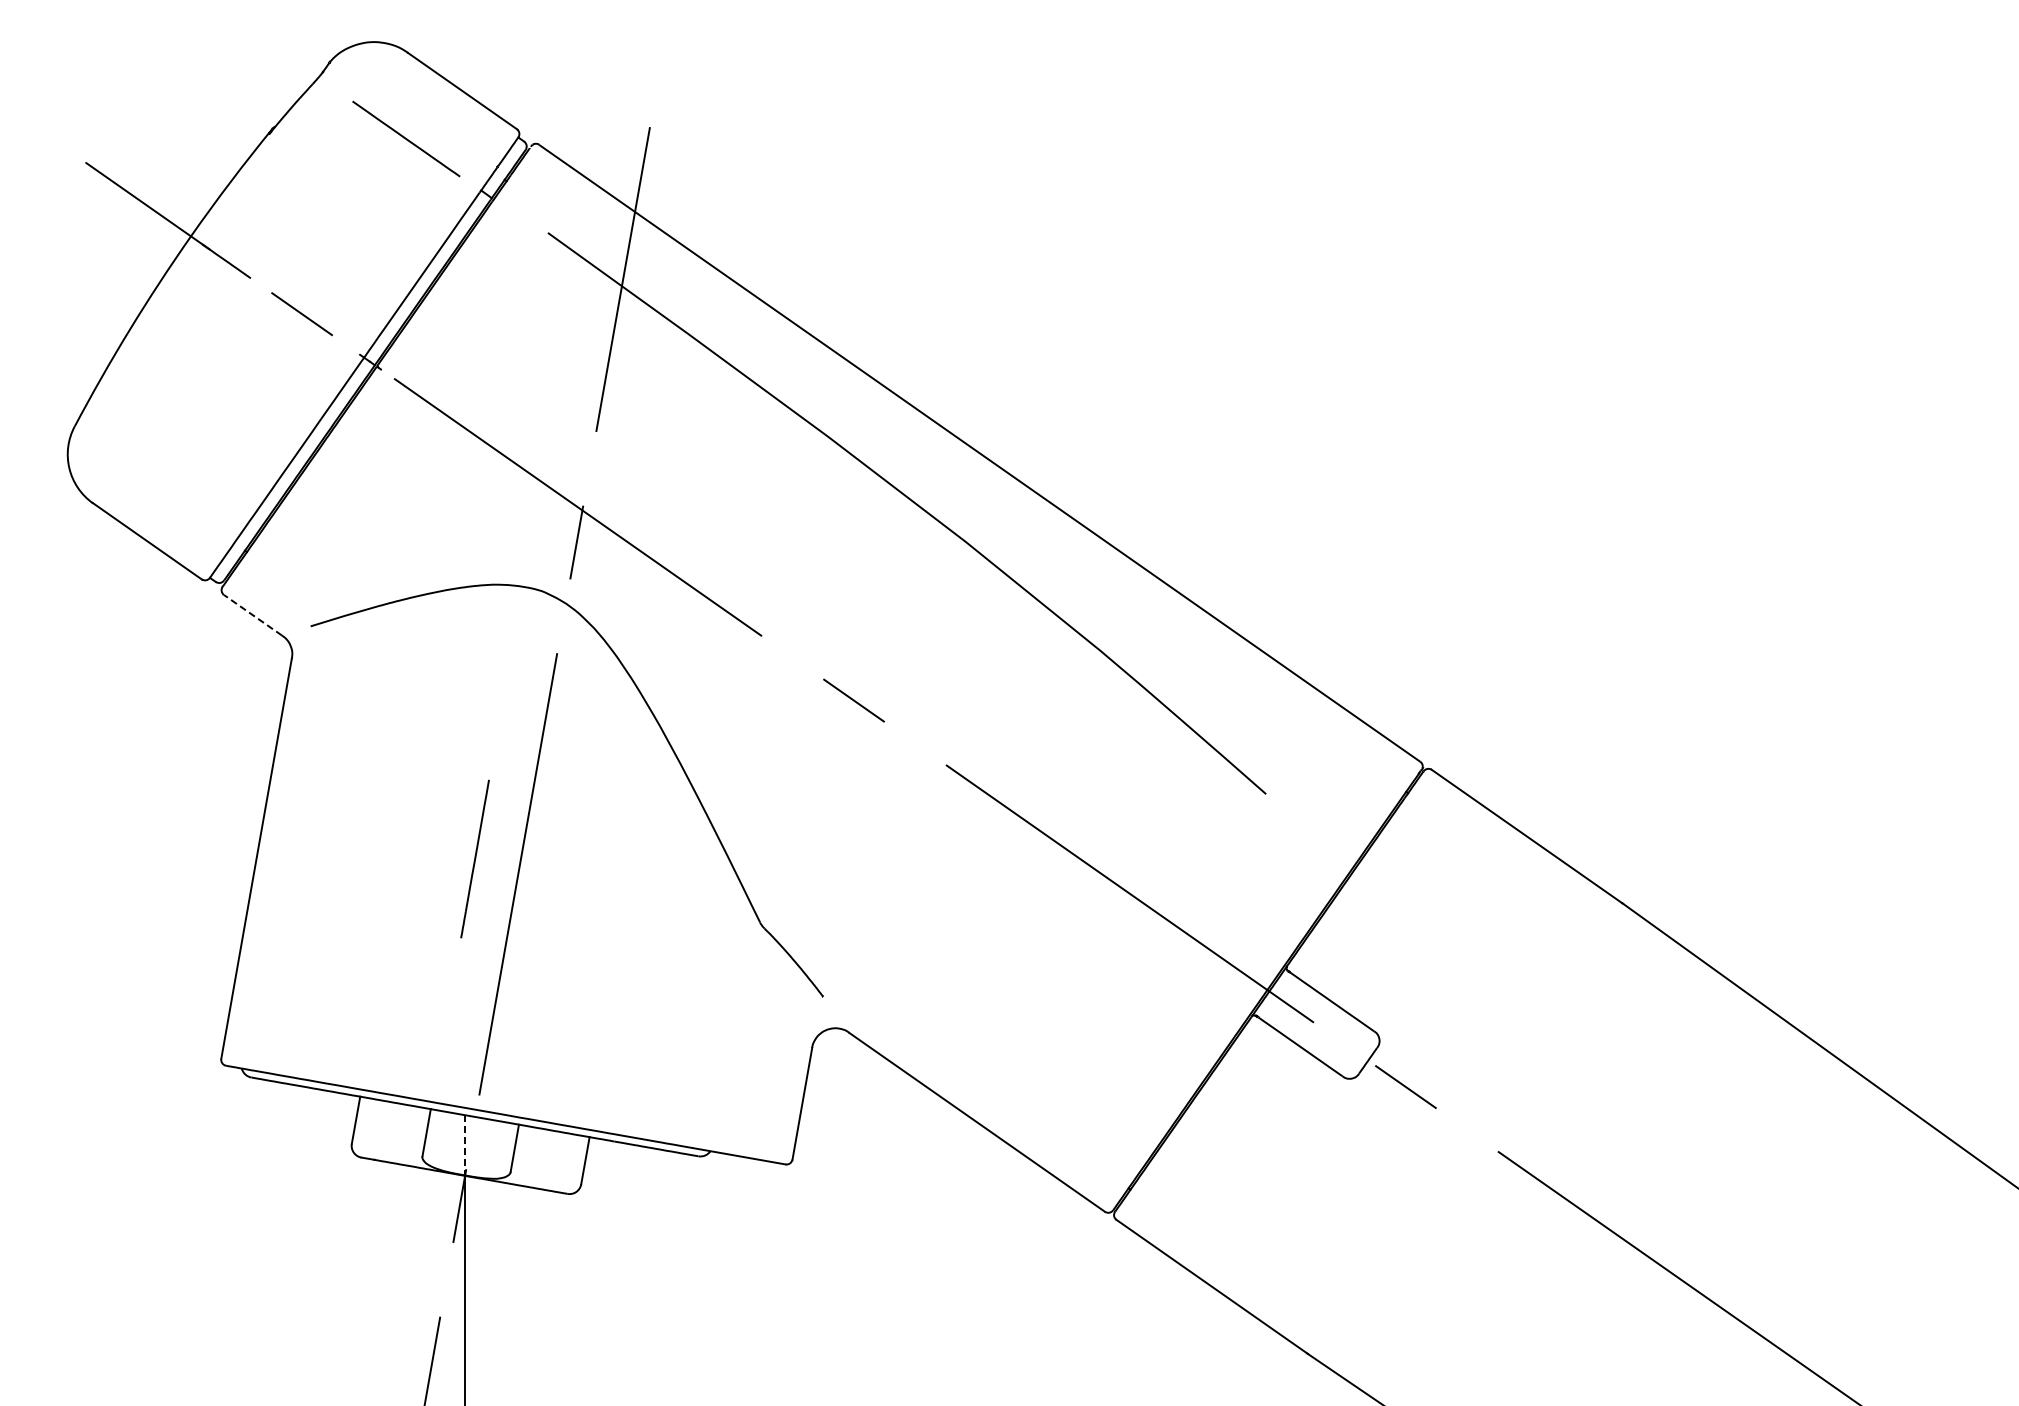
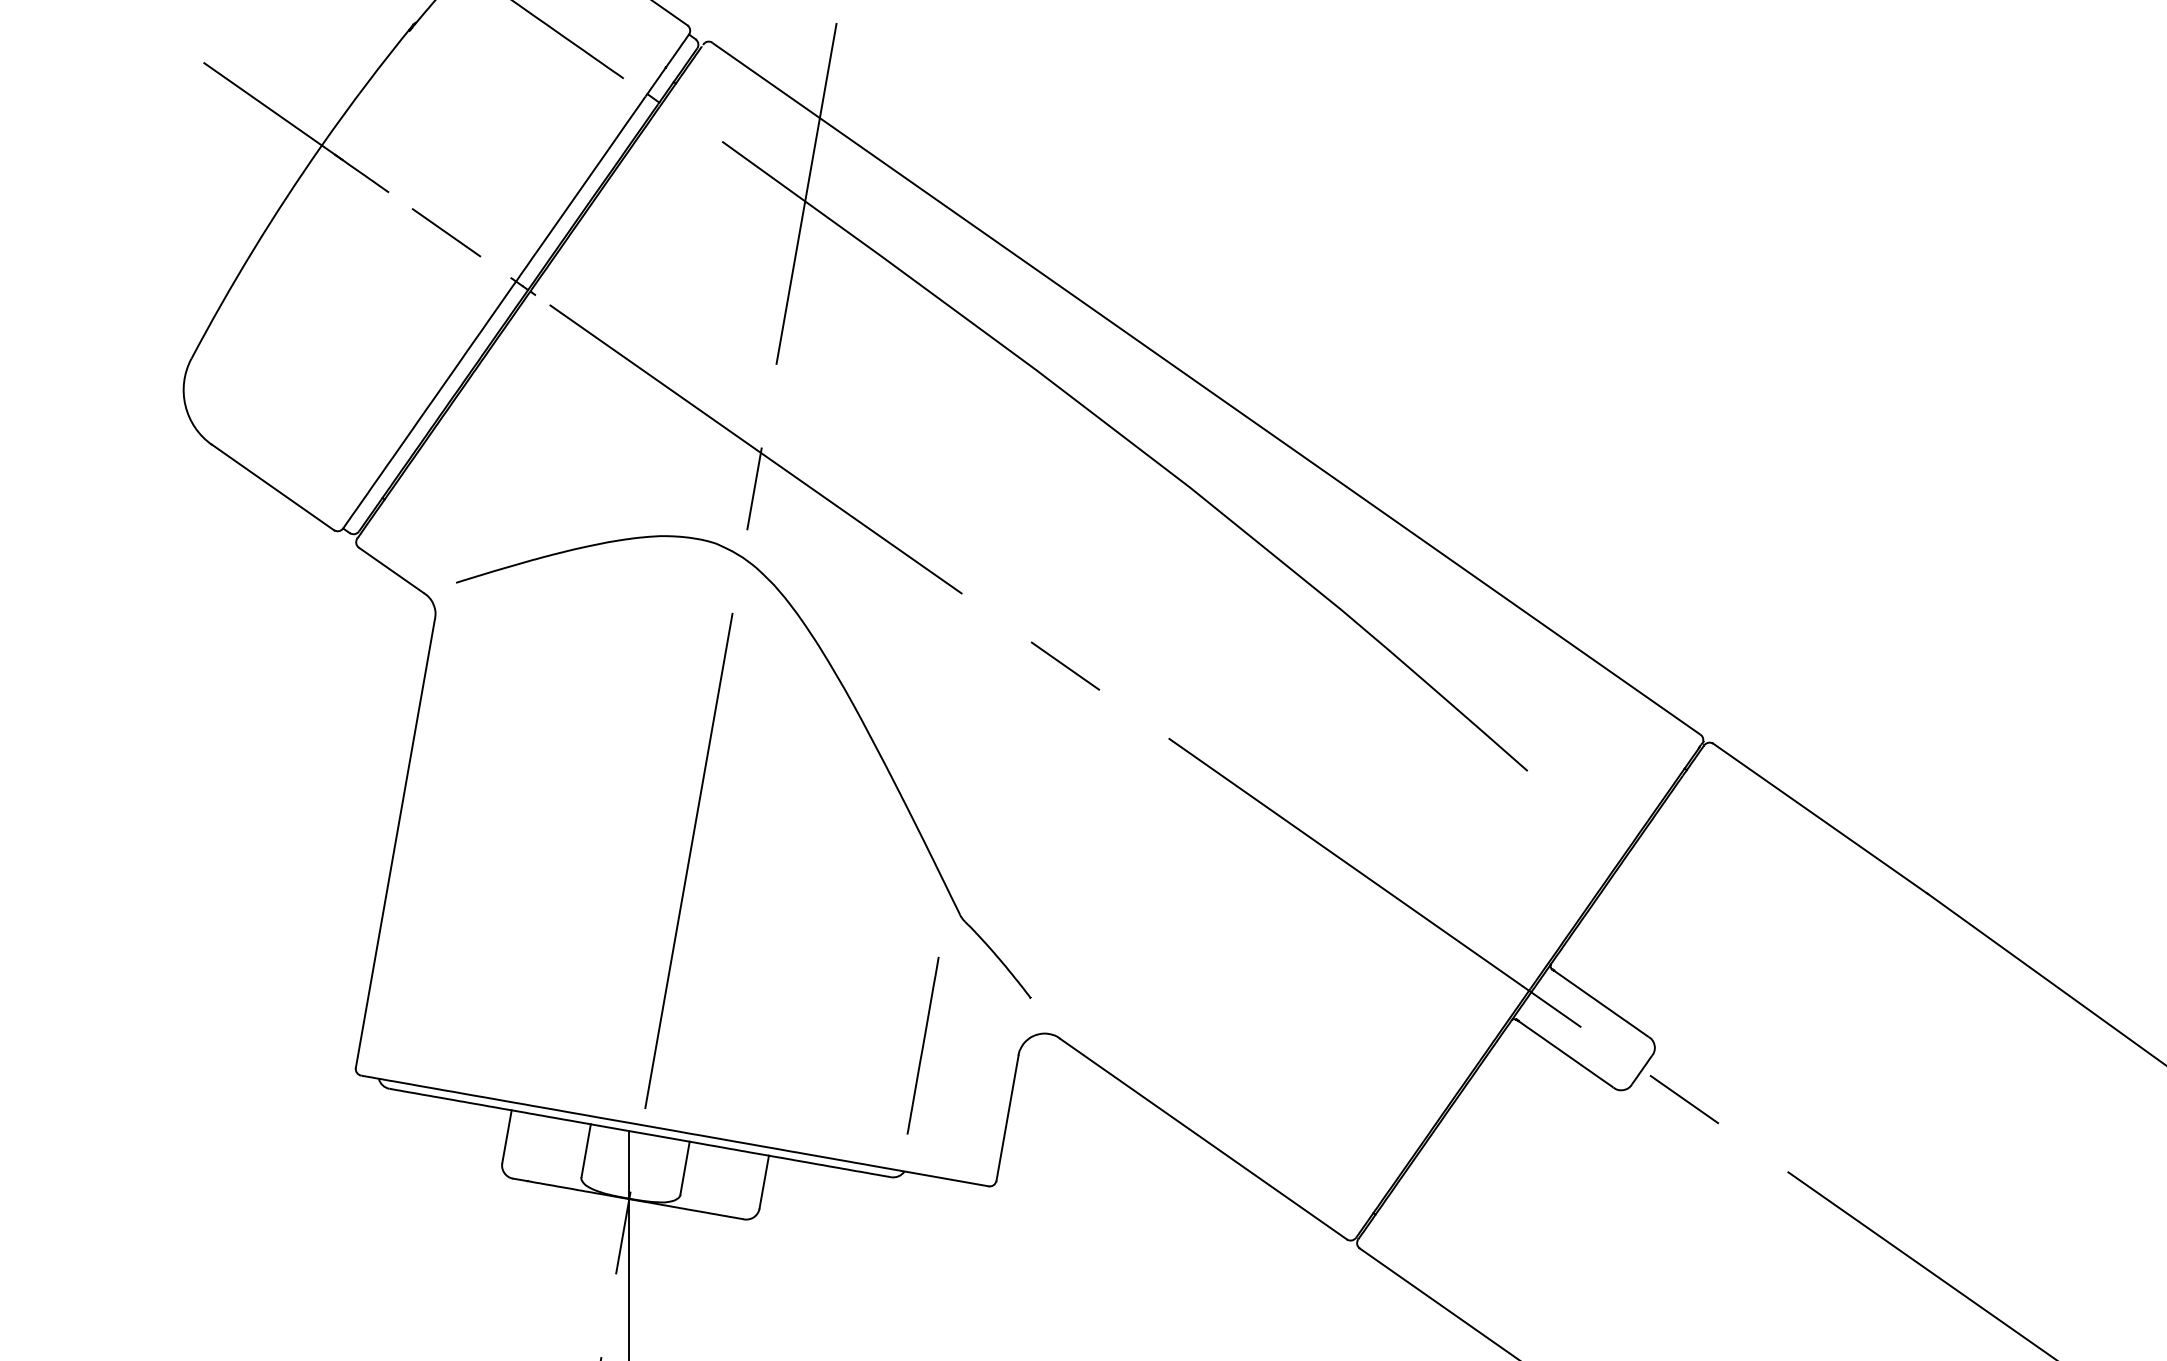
line: (252, 615) -> (390, 570), dashed -> solid
line: (474, 858) -> (922, 1045), moved
line: (465, 1145) -> (629, 1165), dashed -> solid

